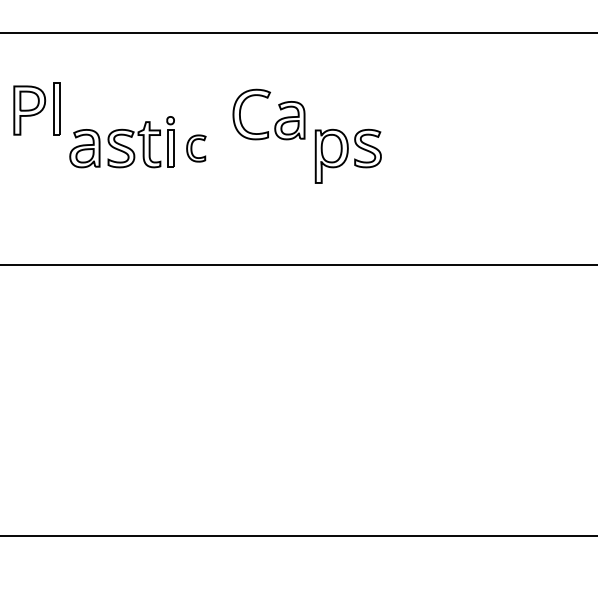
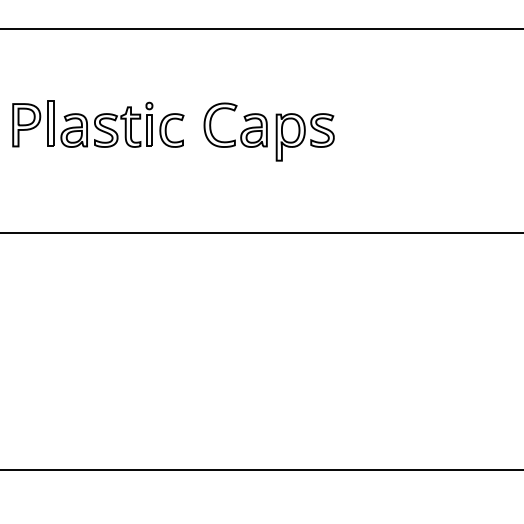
part: (36, 108) -> (32, 123), moved
part: (276, 121) -> (242, 131), moved
part: (196, 148) -> (172, 130), size x1.43

